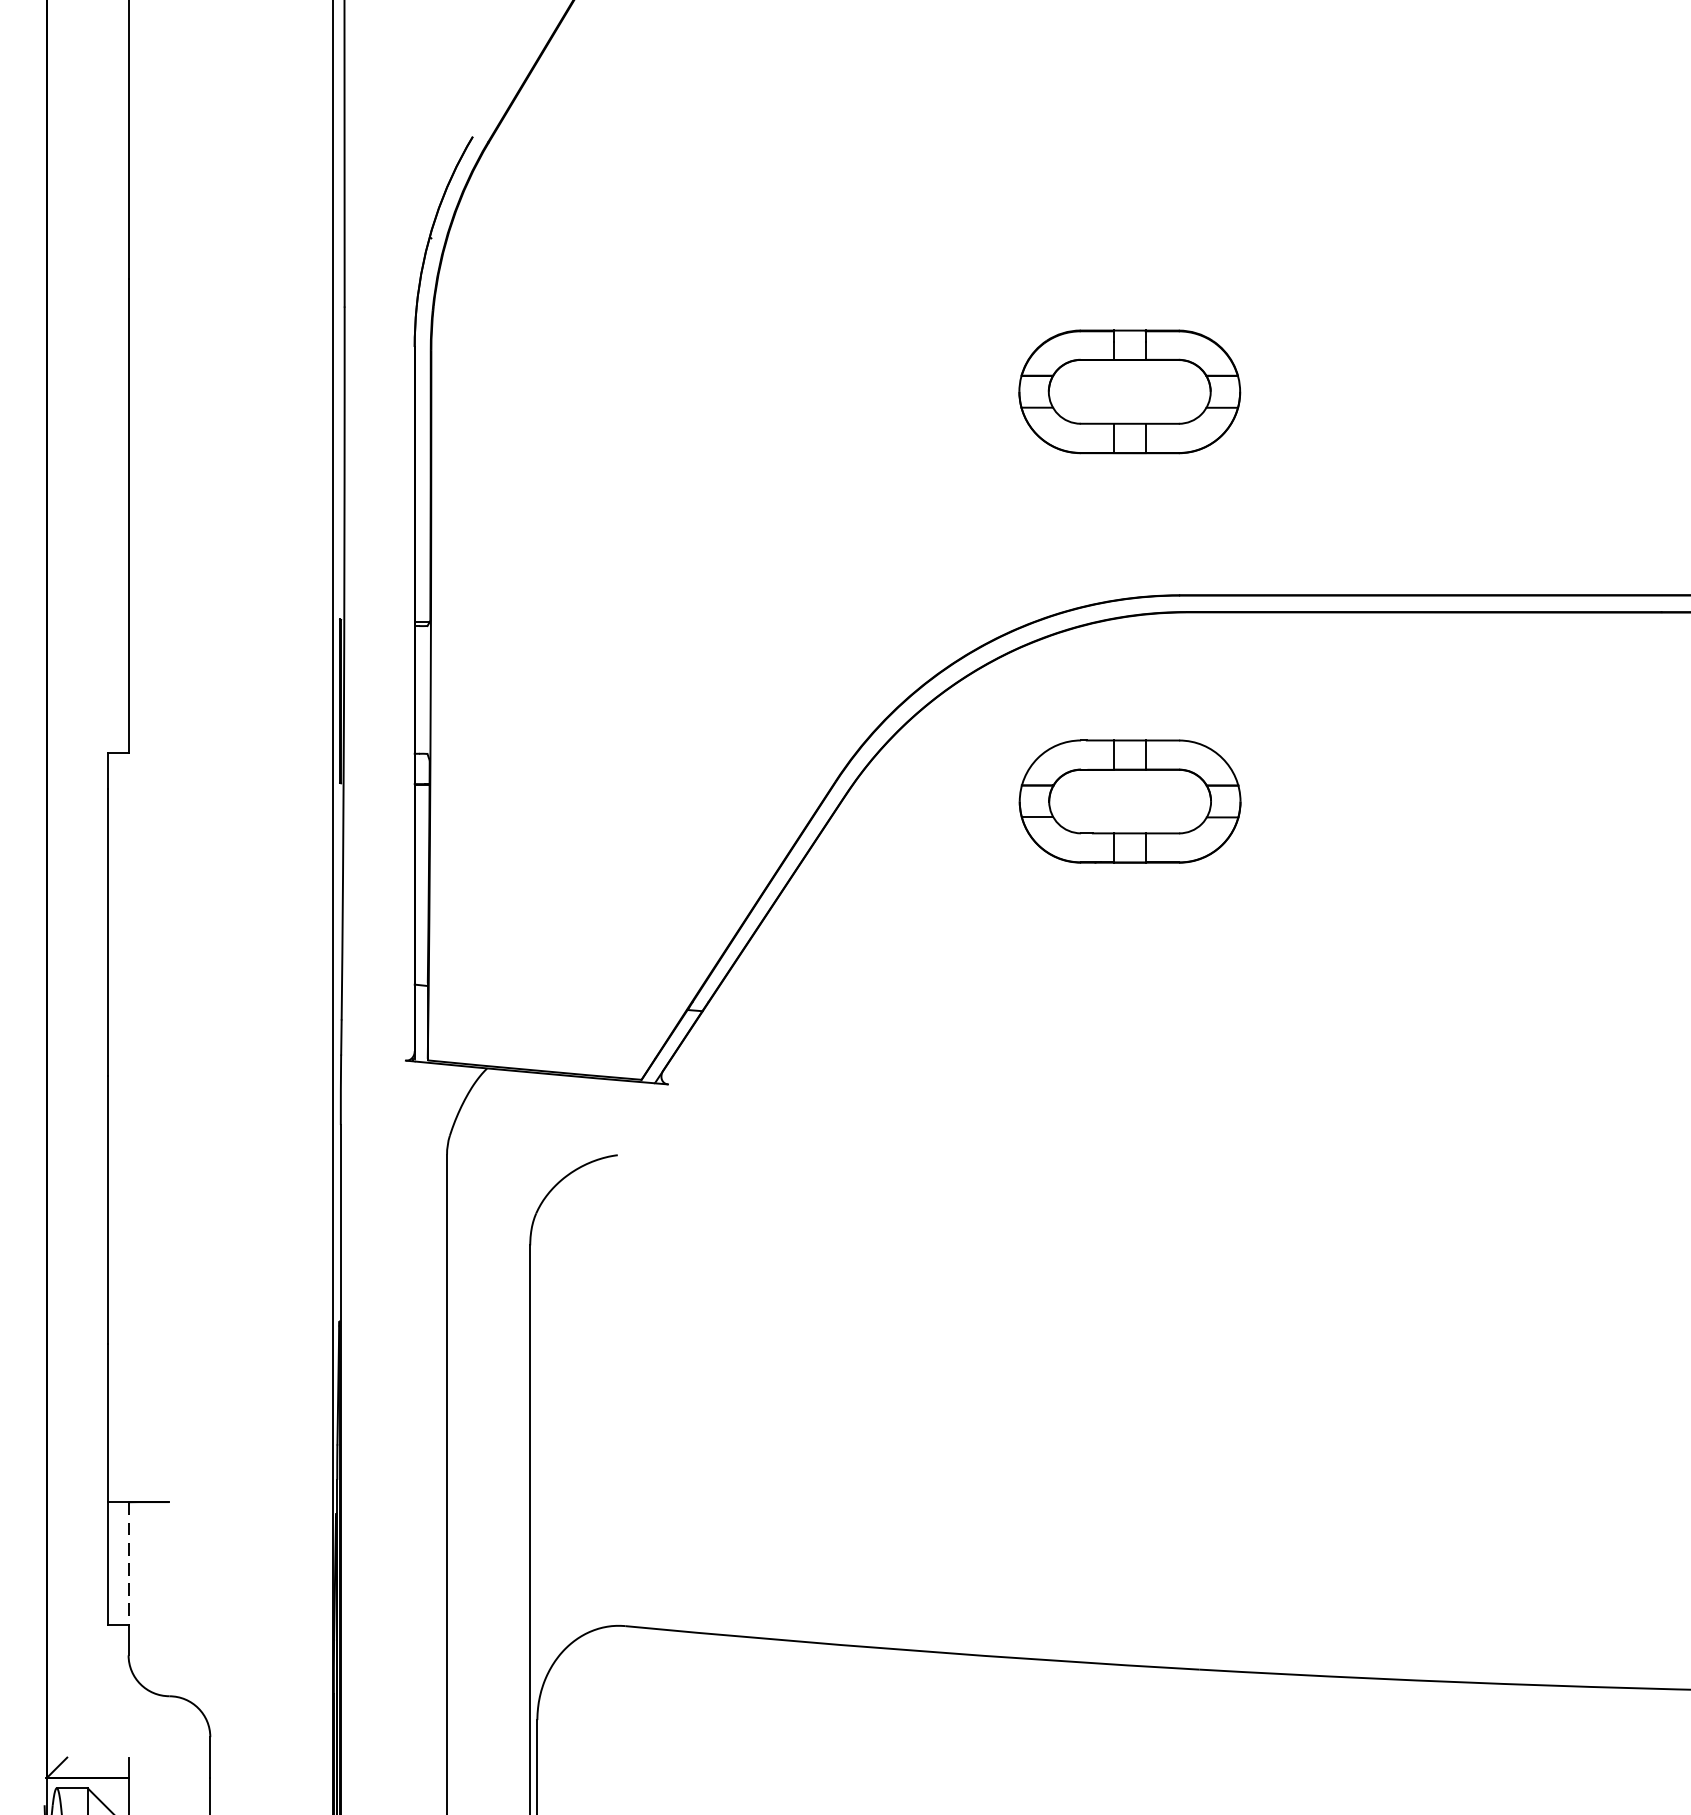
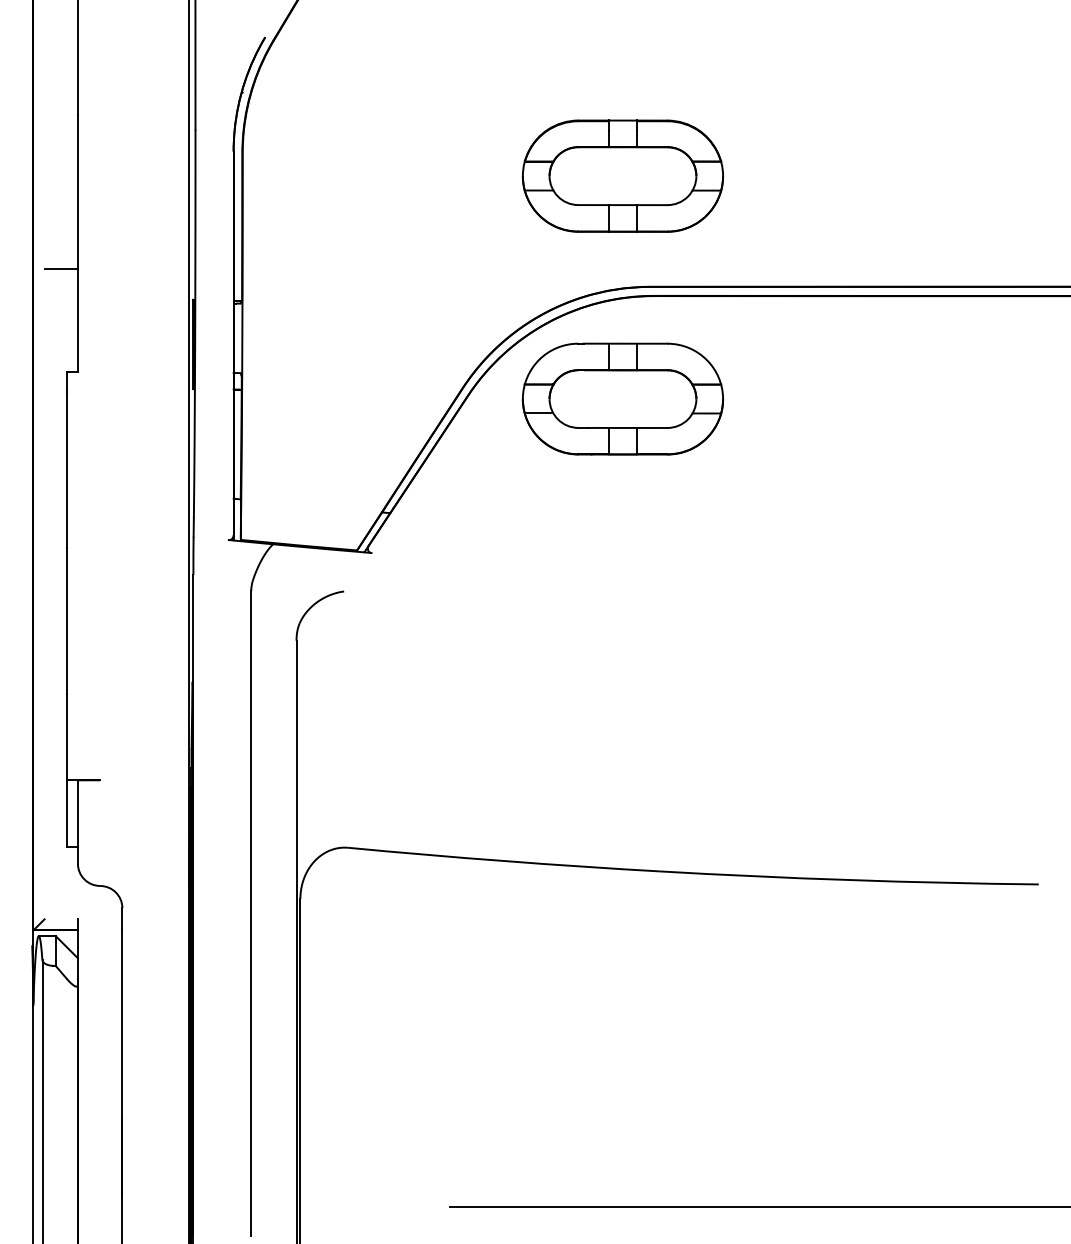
part: (1129, 390) -> (622, 175), size x1.67
line: (96, 561) -> (60, 268), added
part: (1129, 800) -> (622, 398), size x1.67
line: (127, 1564) -> (77, 814), dashed -> solid

